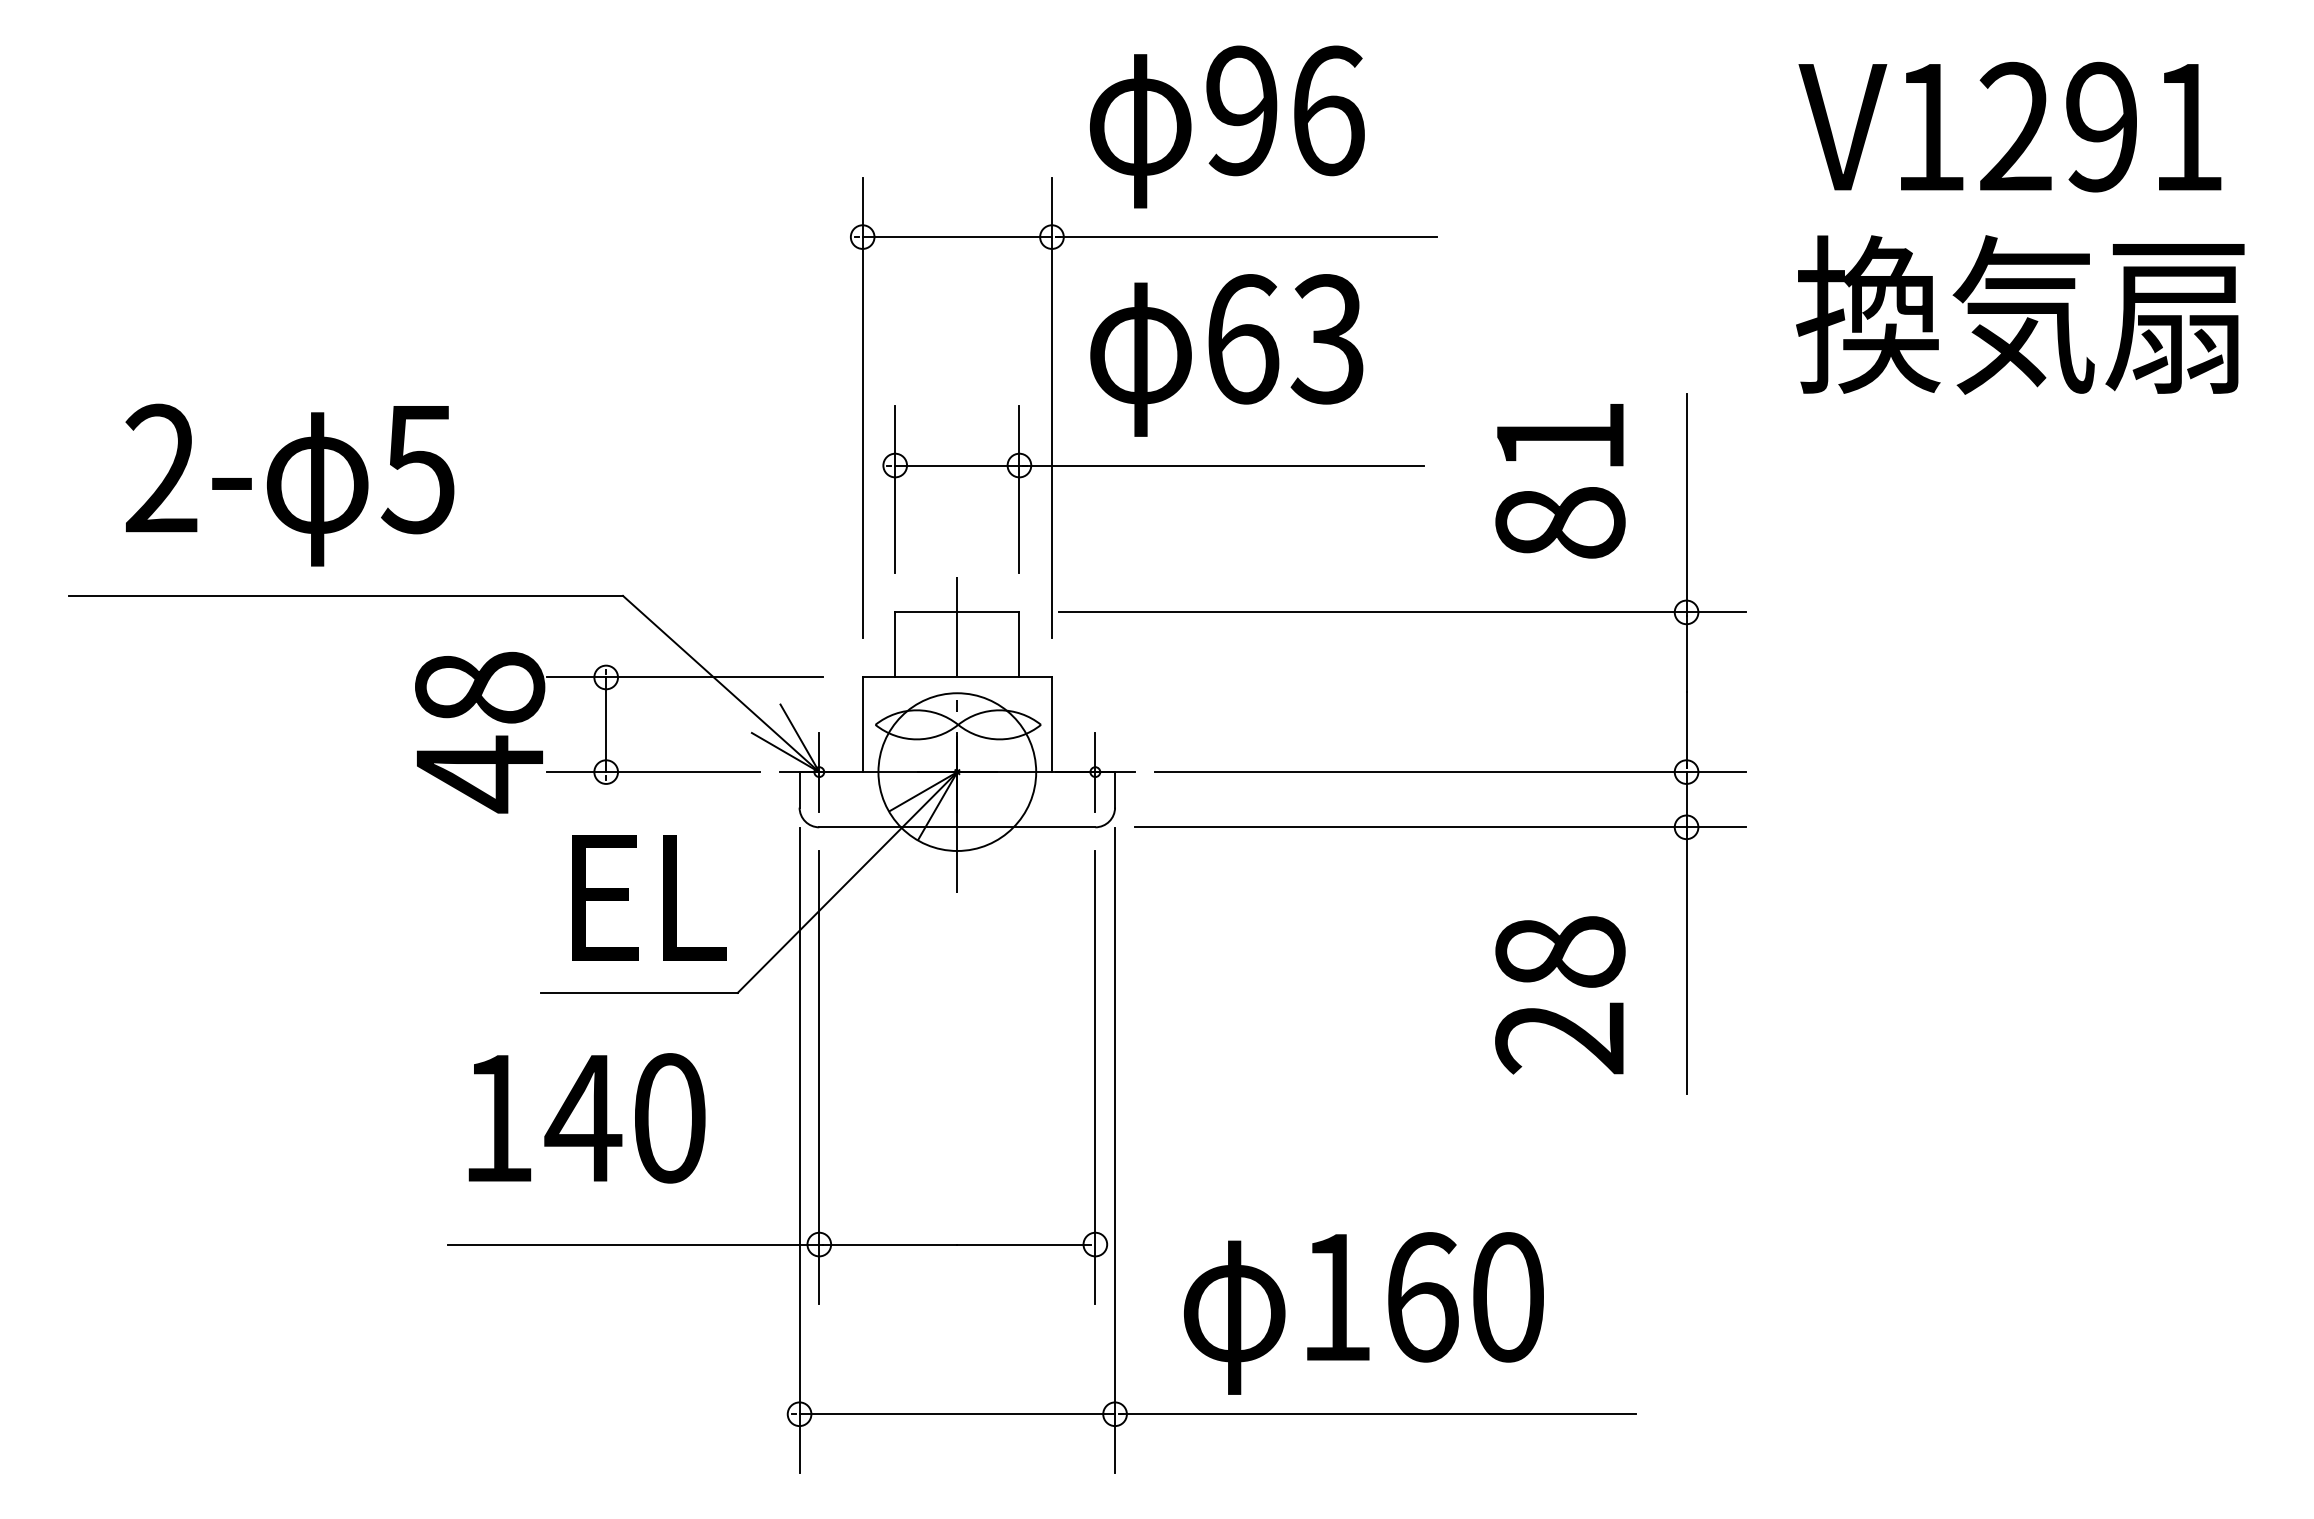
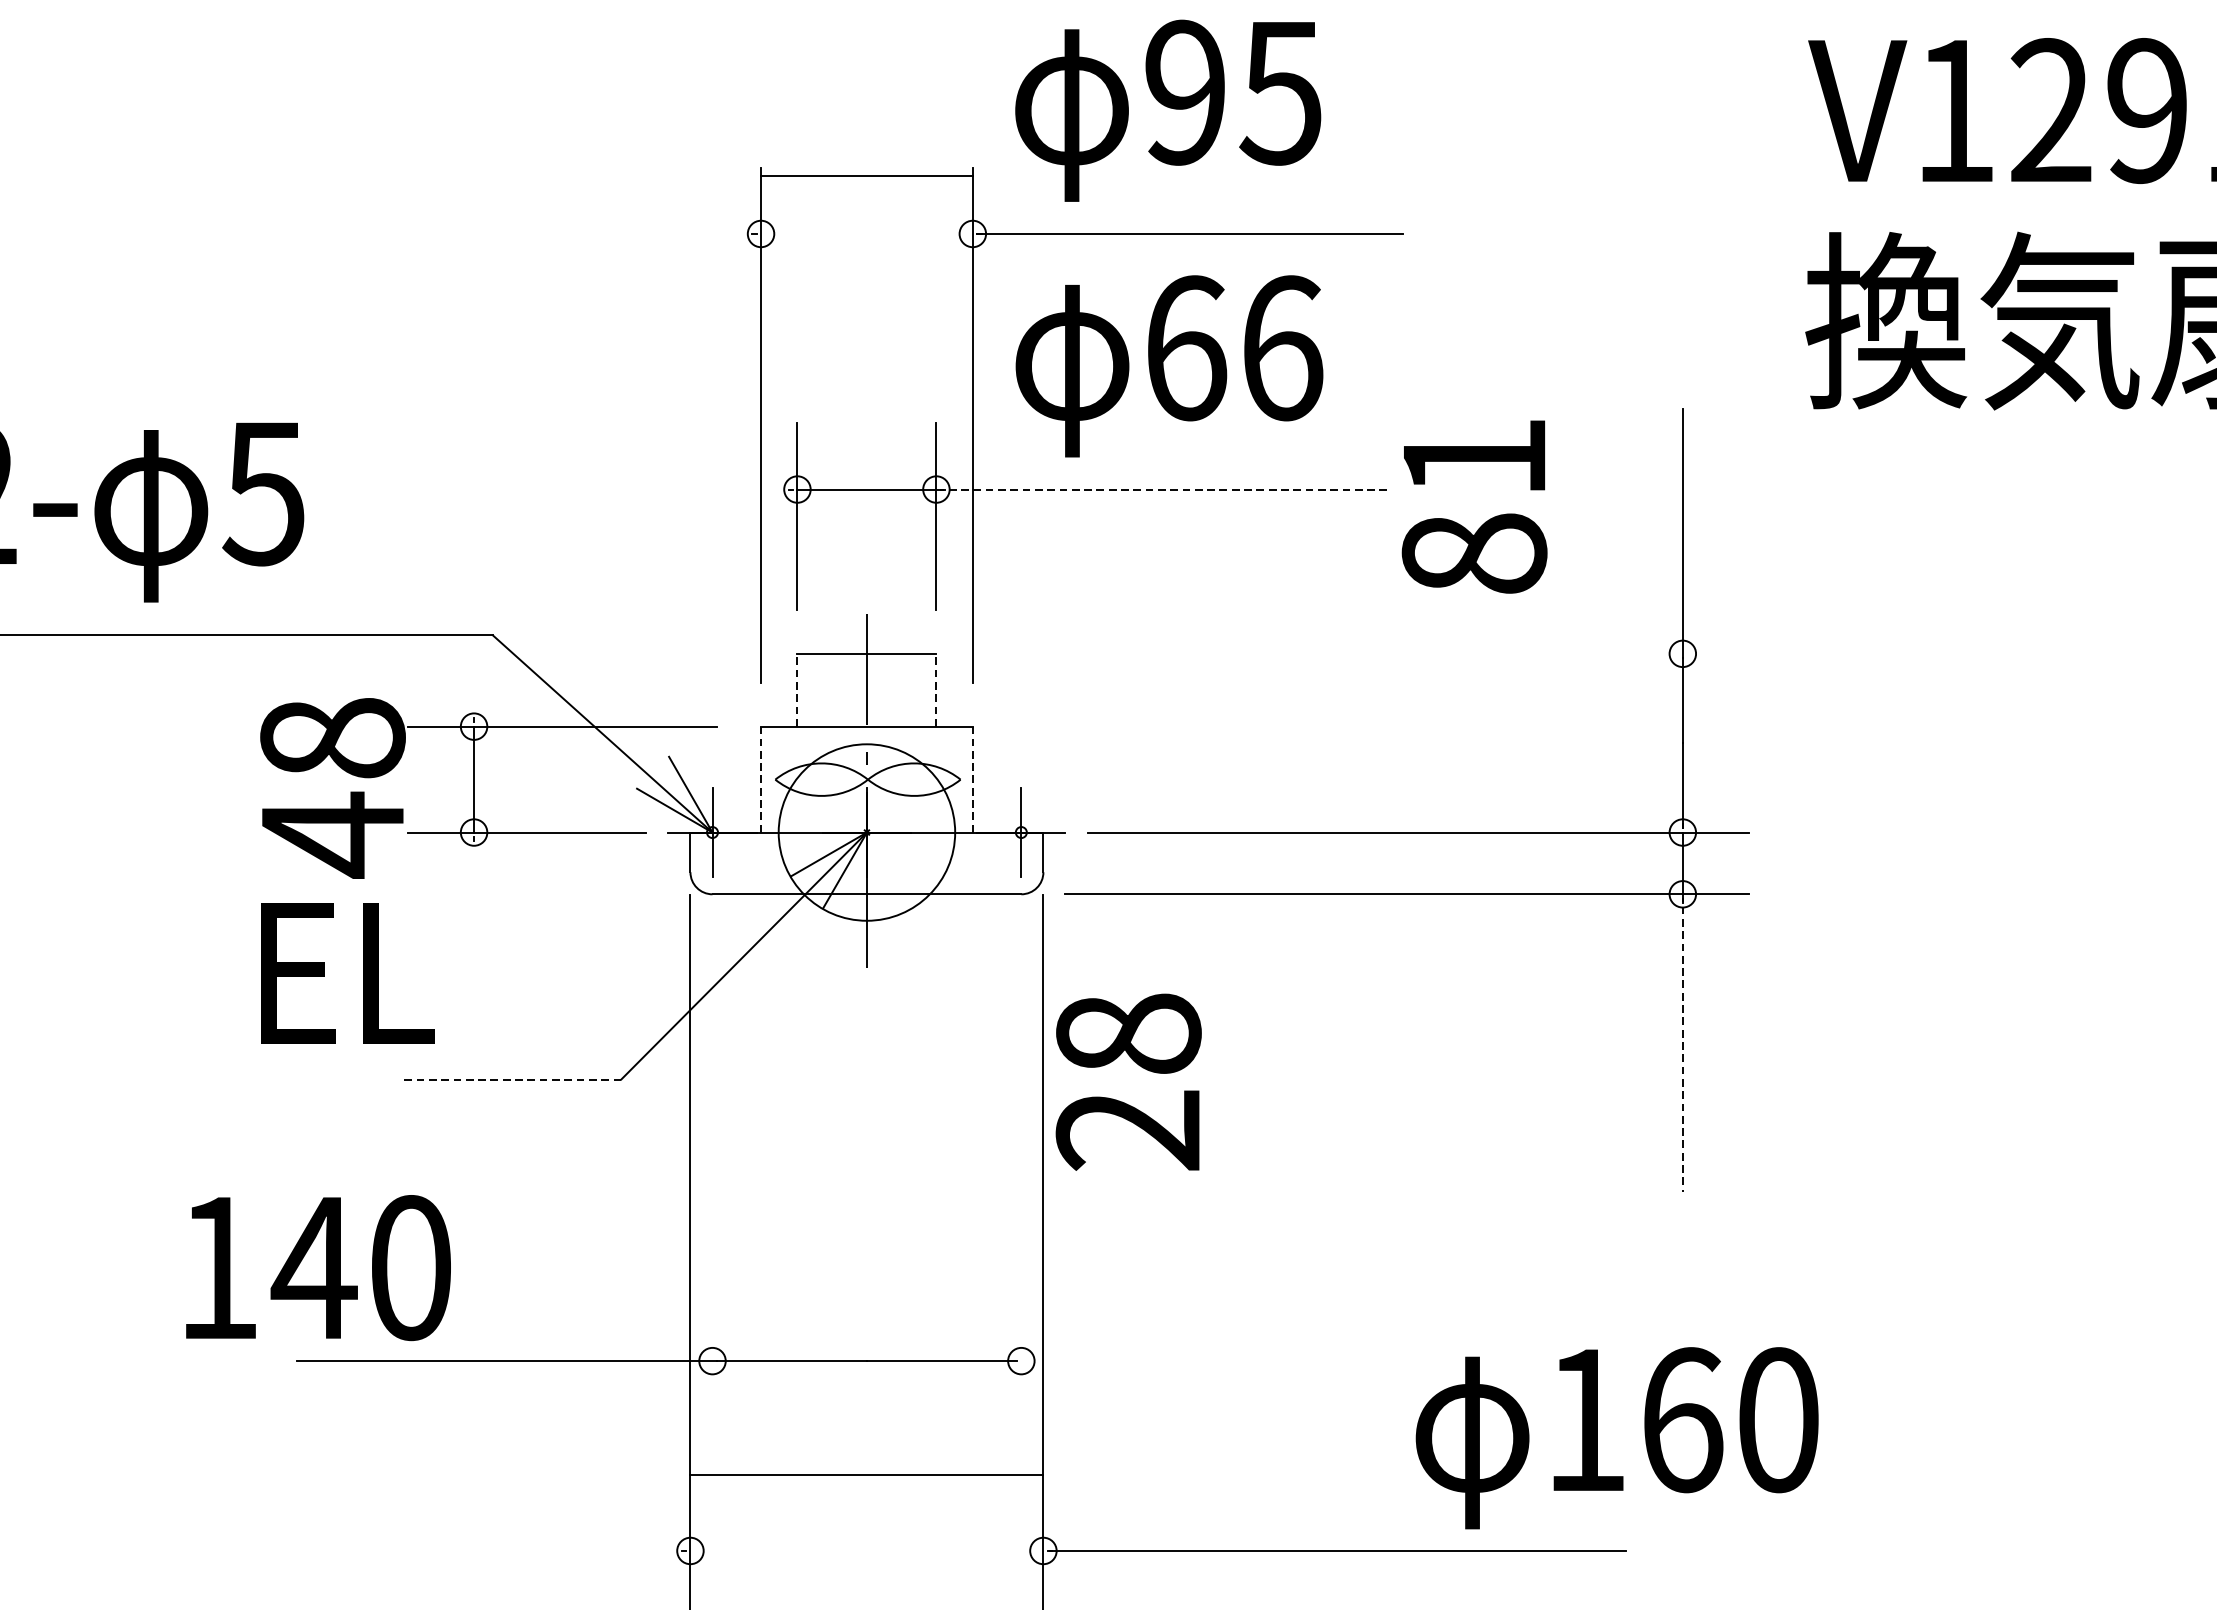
text: (1327, 110) -> (1281, 92), 96 -> 95
line: (956, 237) -> (866, 176), moved
text: (1327, 339) -> (1281, 348), 63 -> 66
line: (1222, 465) -> (1163, 489), solid -> dashed
text: (1560, 481) -> (1474, 507), moved
line: (1401, 612) -> (1363, 653), removed
line: (895, 644) -> (797, 689), solid -> dashed
line: (1019, 644) -> (936, 689), solid -> dashed
line: (862, 724) -> (760, 779), solid -> dashed
line: (1051, 724) -> (972, 779), solid -> dashed
text: (649, 897) -> (348, 972), moved
line: (1686, 960) -> (1682, 1043), solid -> dashed
line: (638, 992) -> (510, 1079), solid -> dashed
text: (1560, 995) -> (1128, 1082), moved
line: (819, 1076) -> (712, 1173), removed
line: (1095, 1076) -> (1021, 1173), removed
text: (586, 1118) -> (317, 1268), moved
text: (1363, 1313) -> (1616, 1438), moved
line: (957, 1414) -> (867, 1475), moved

